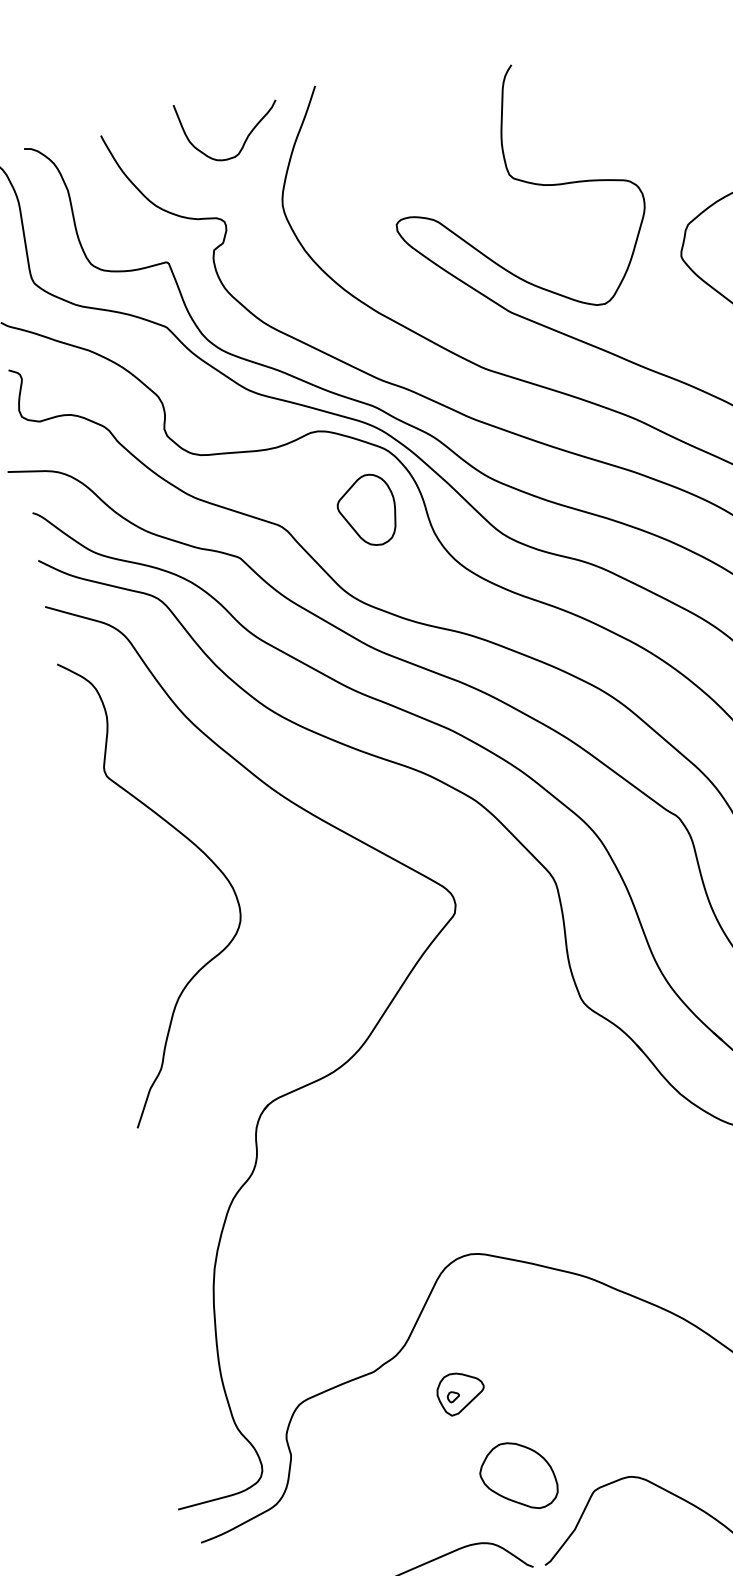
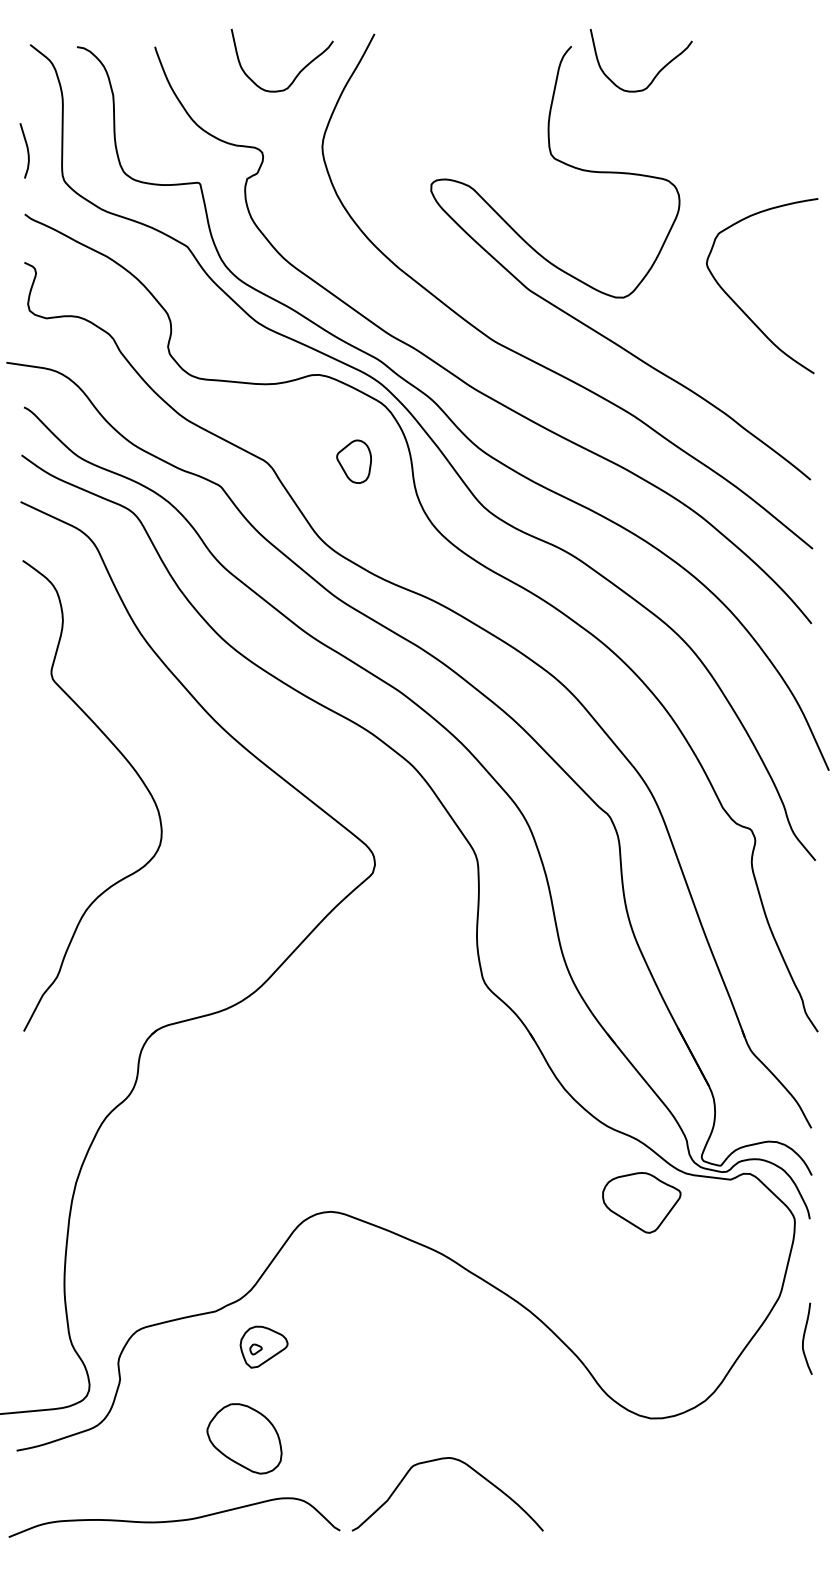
curve: (599, 77) -> (656, 73), added
part: (366, 510) -> (353, 461), size x0.6
part: (460, 1392) -> (263, 1346), moved
part: (518, 1476) -> (244, 1438), moved

